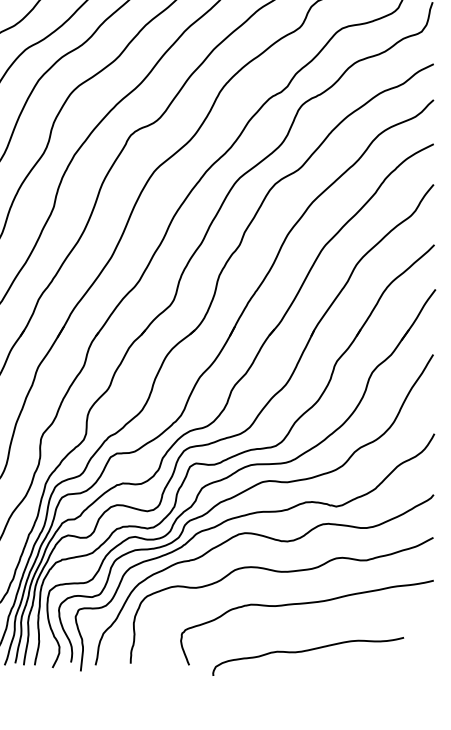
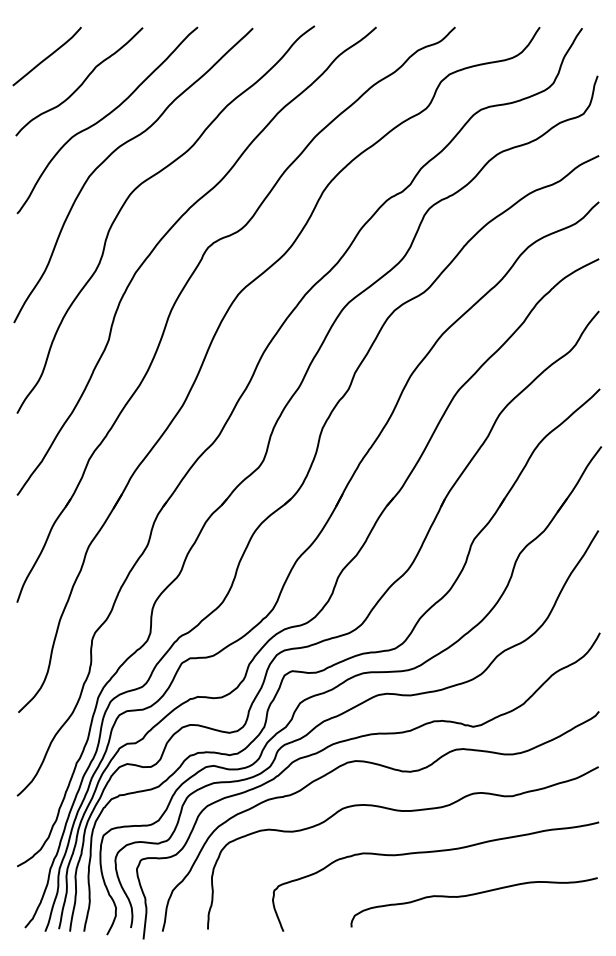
curve: (307, 651) -> (473, 895), moved

